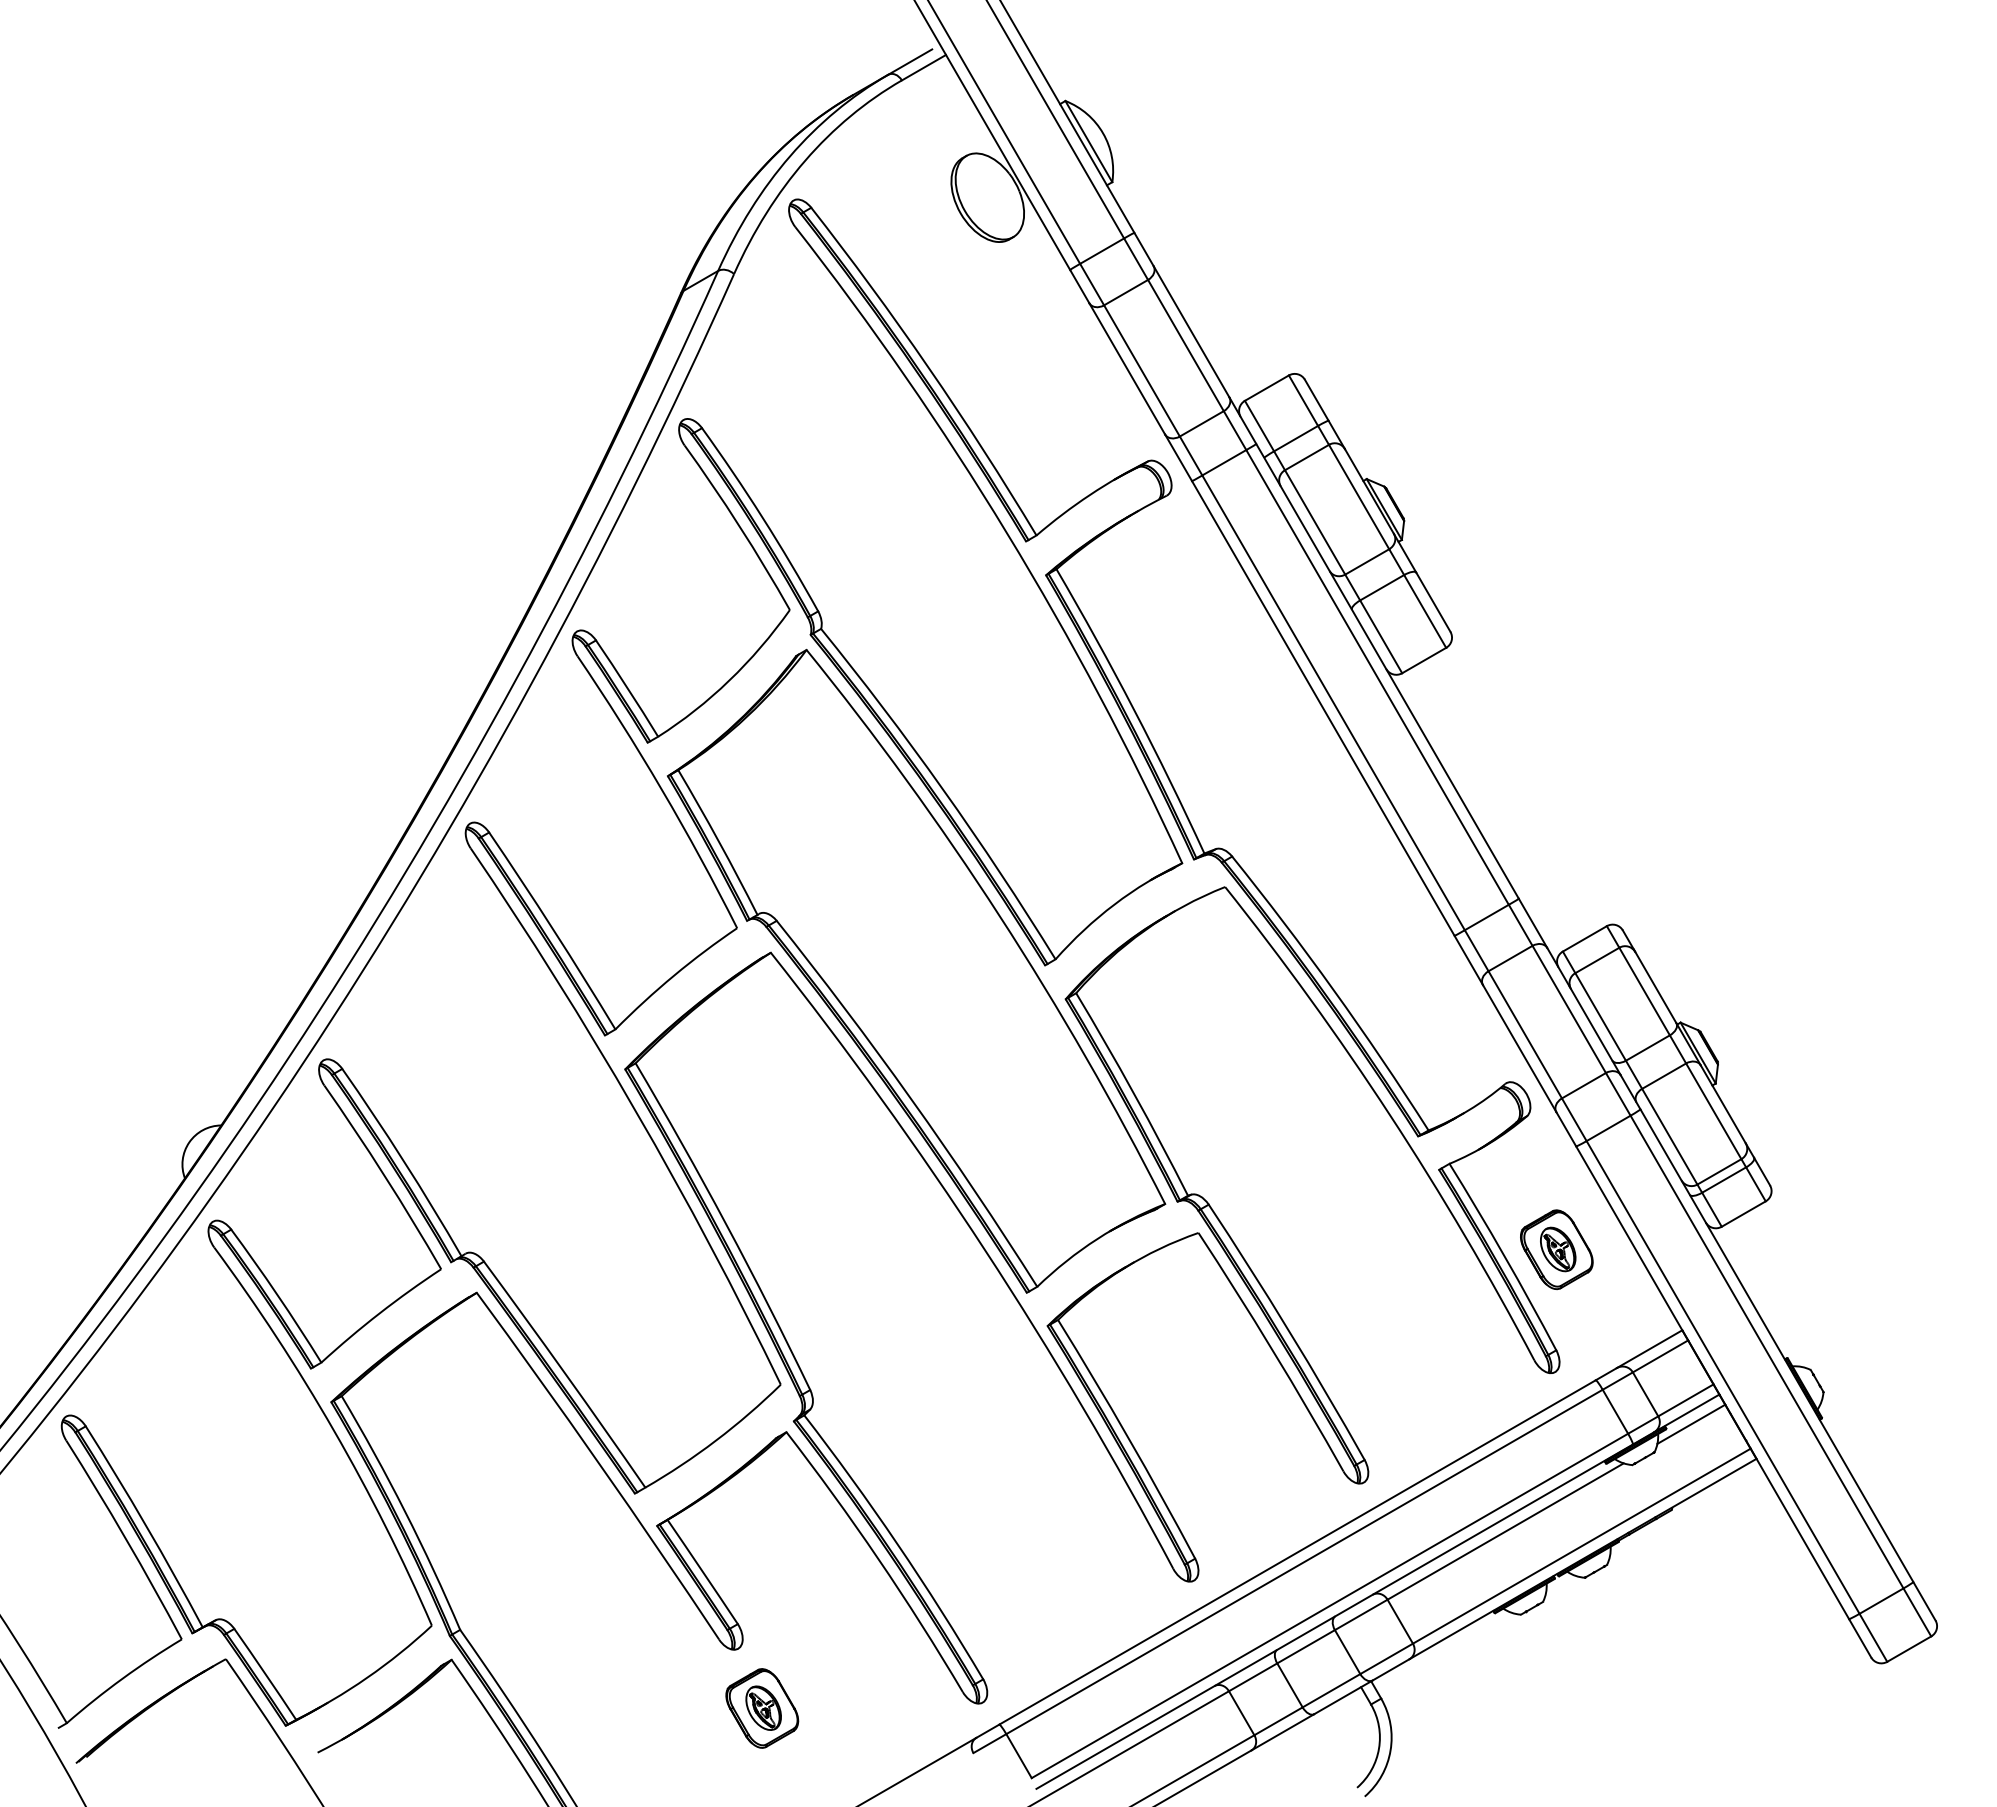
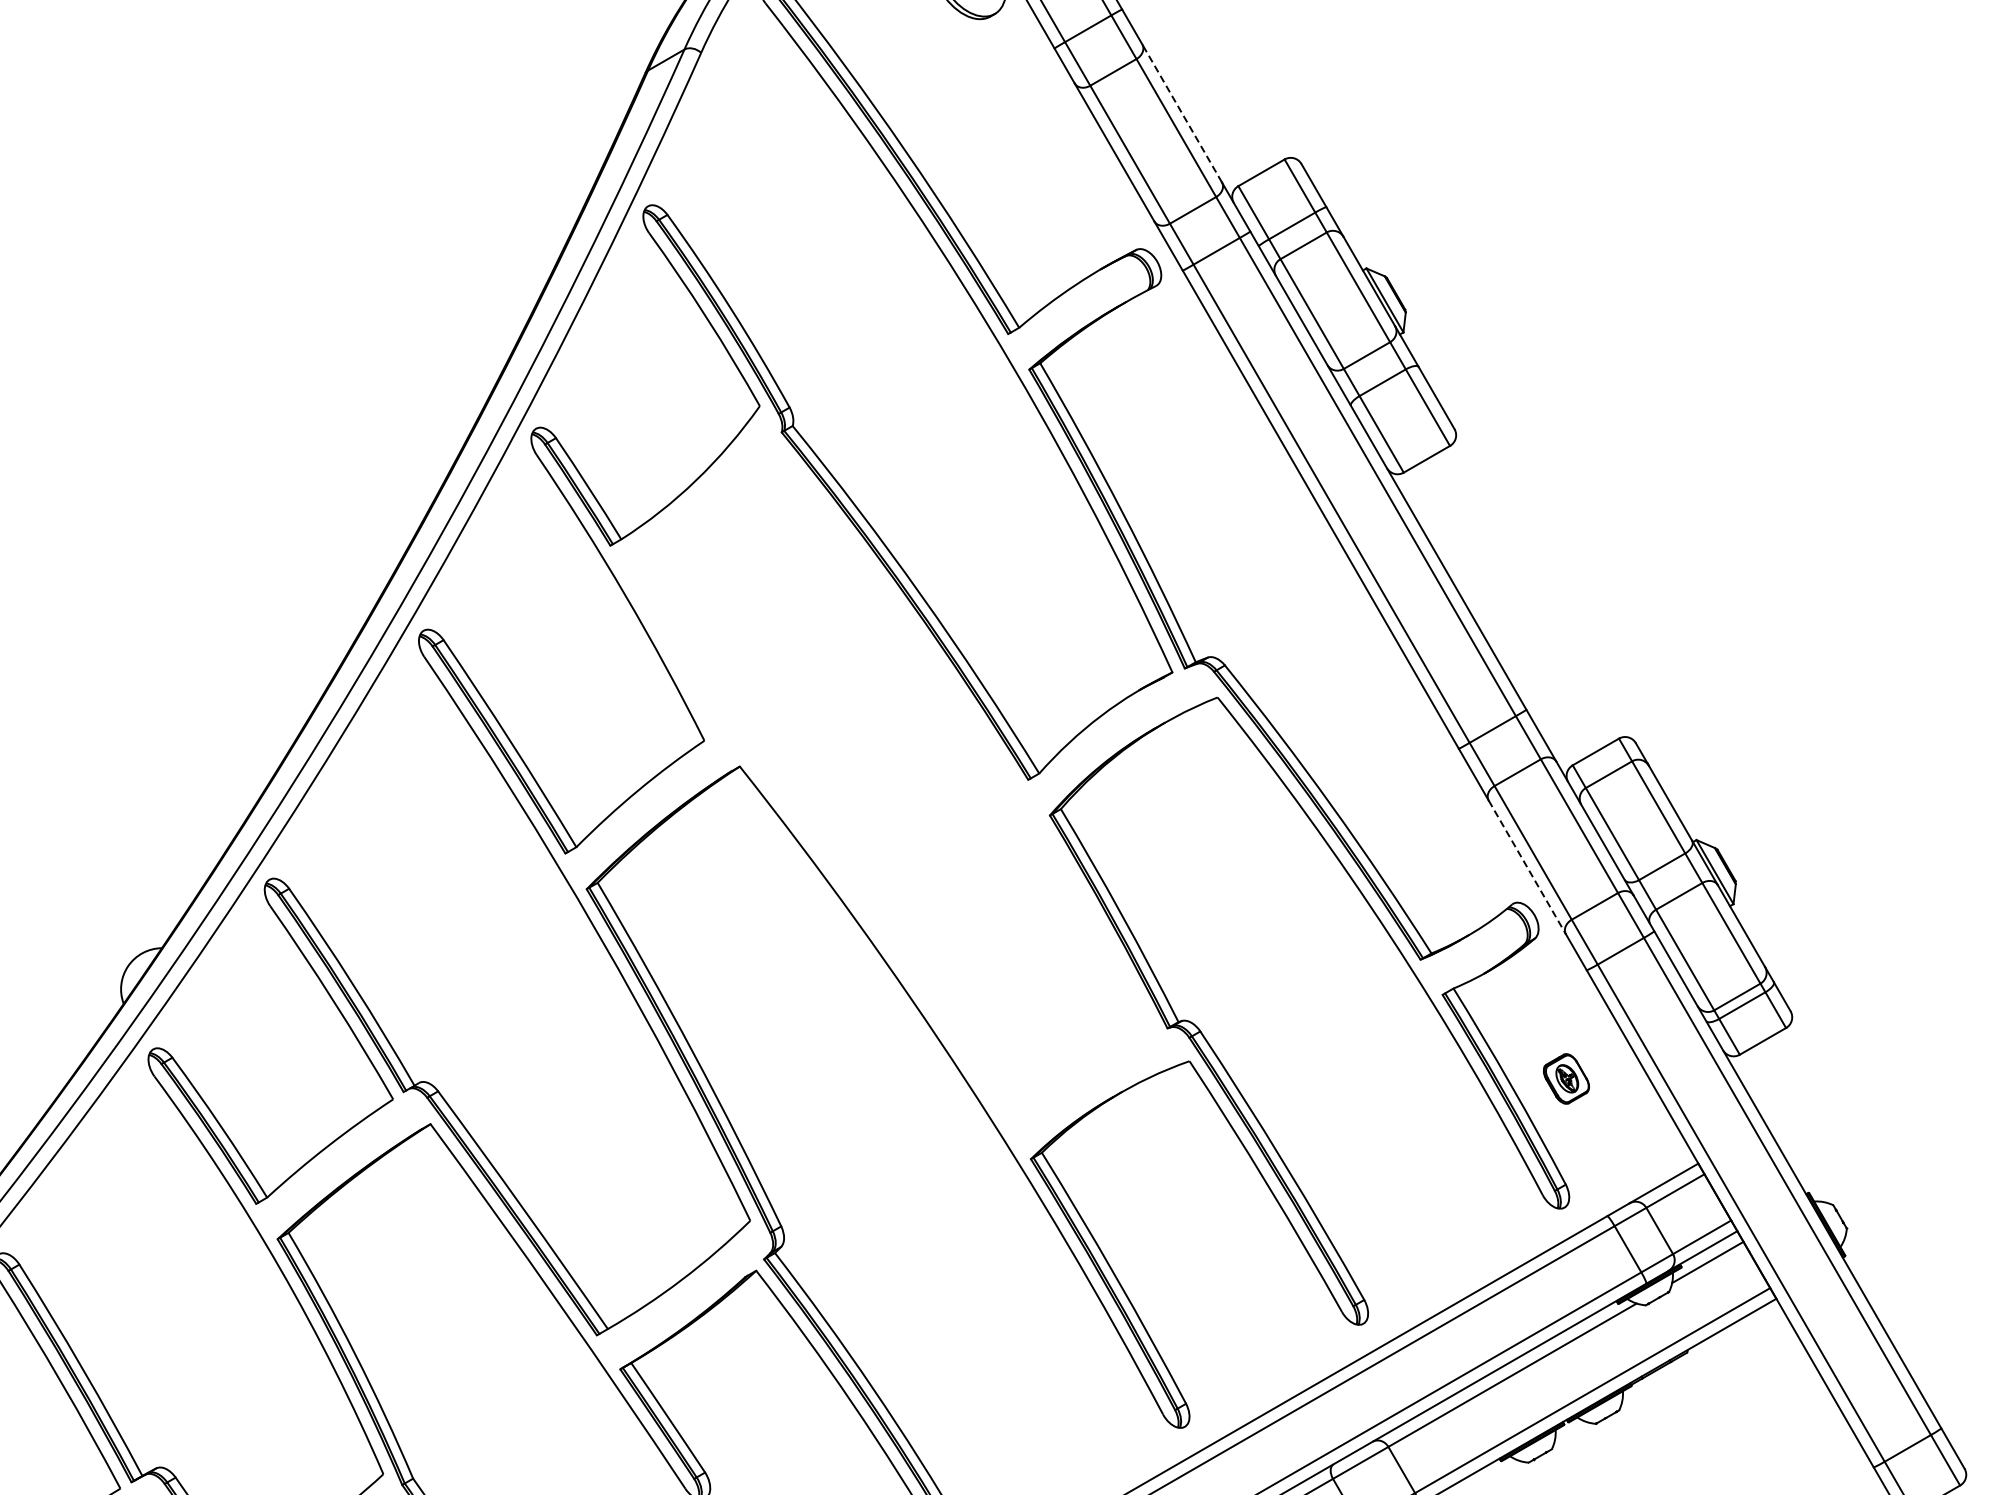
line: (1191, 331) -> (1182, 113), solid -> dashed
part: (916, 971) -> (893, 786), removed
line: (1519, 1049) -> (1527, 868), solid -> dashed
part: (1556, 1249) -> (1566, 1078), size x0.6

